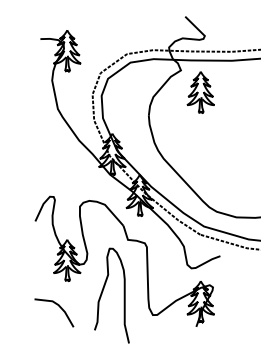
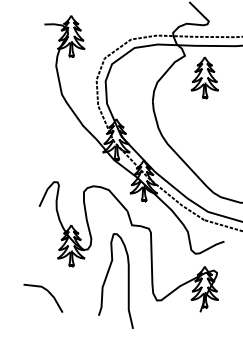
line: (59, 307) -> (48, 292), moved

